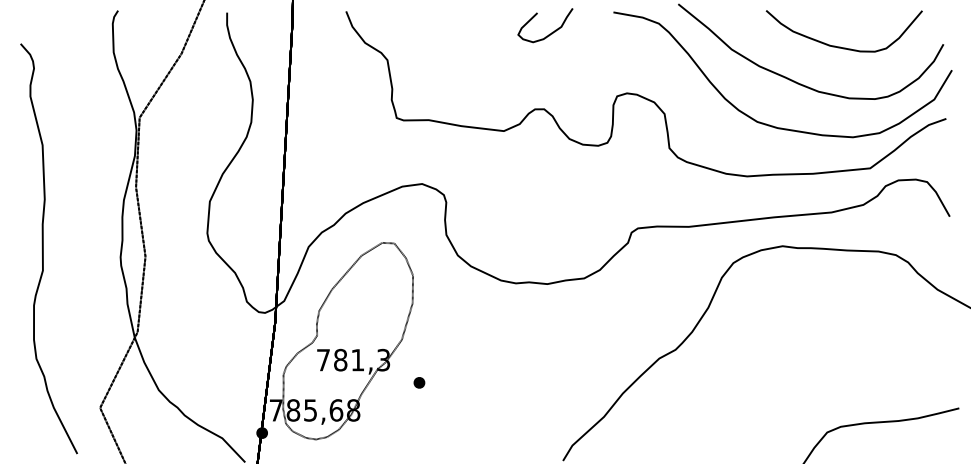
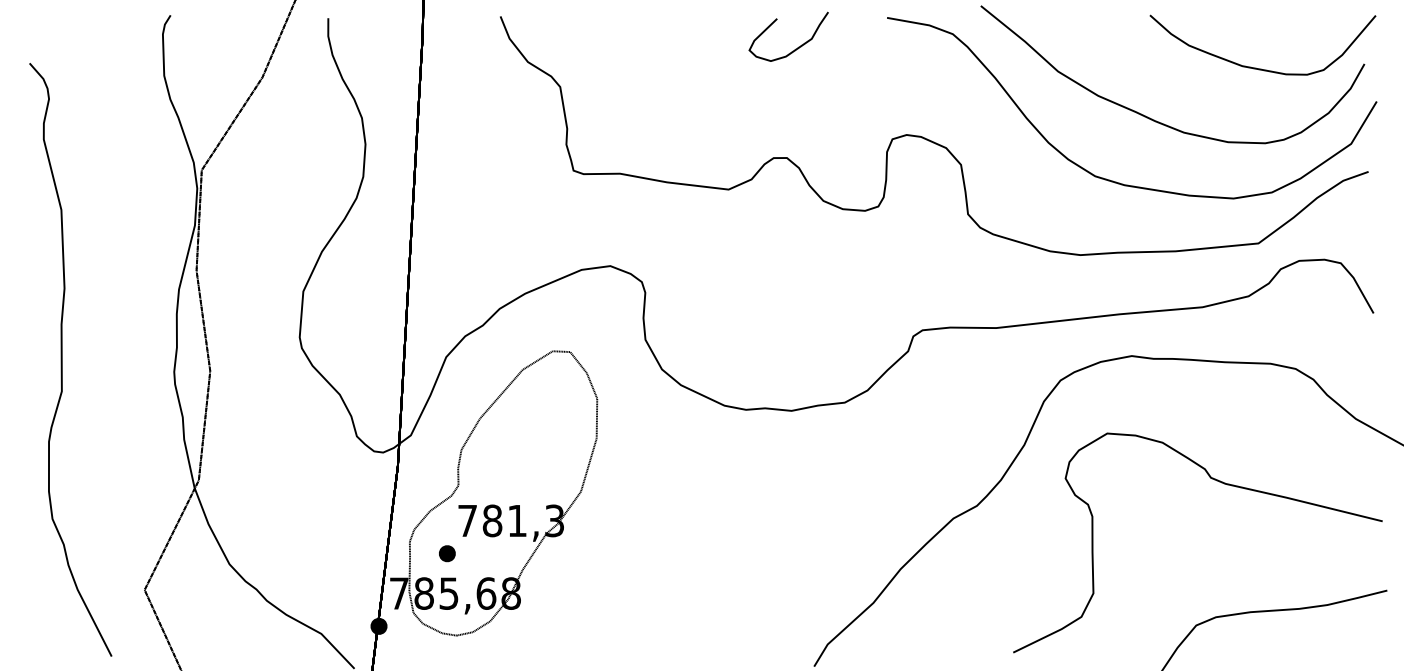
curve: (840, 46) -> (1257, 67), moved
curve: (846, 335) -> (1224, 485), added
part: (419, 382) -> (447, 553), moved

